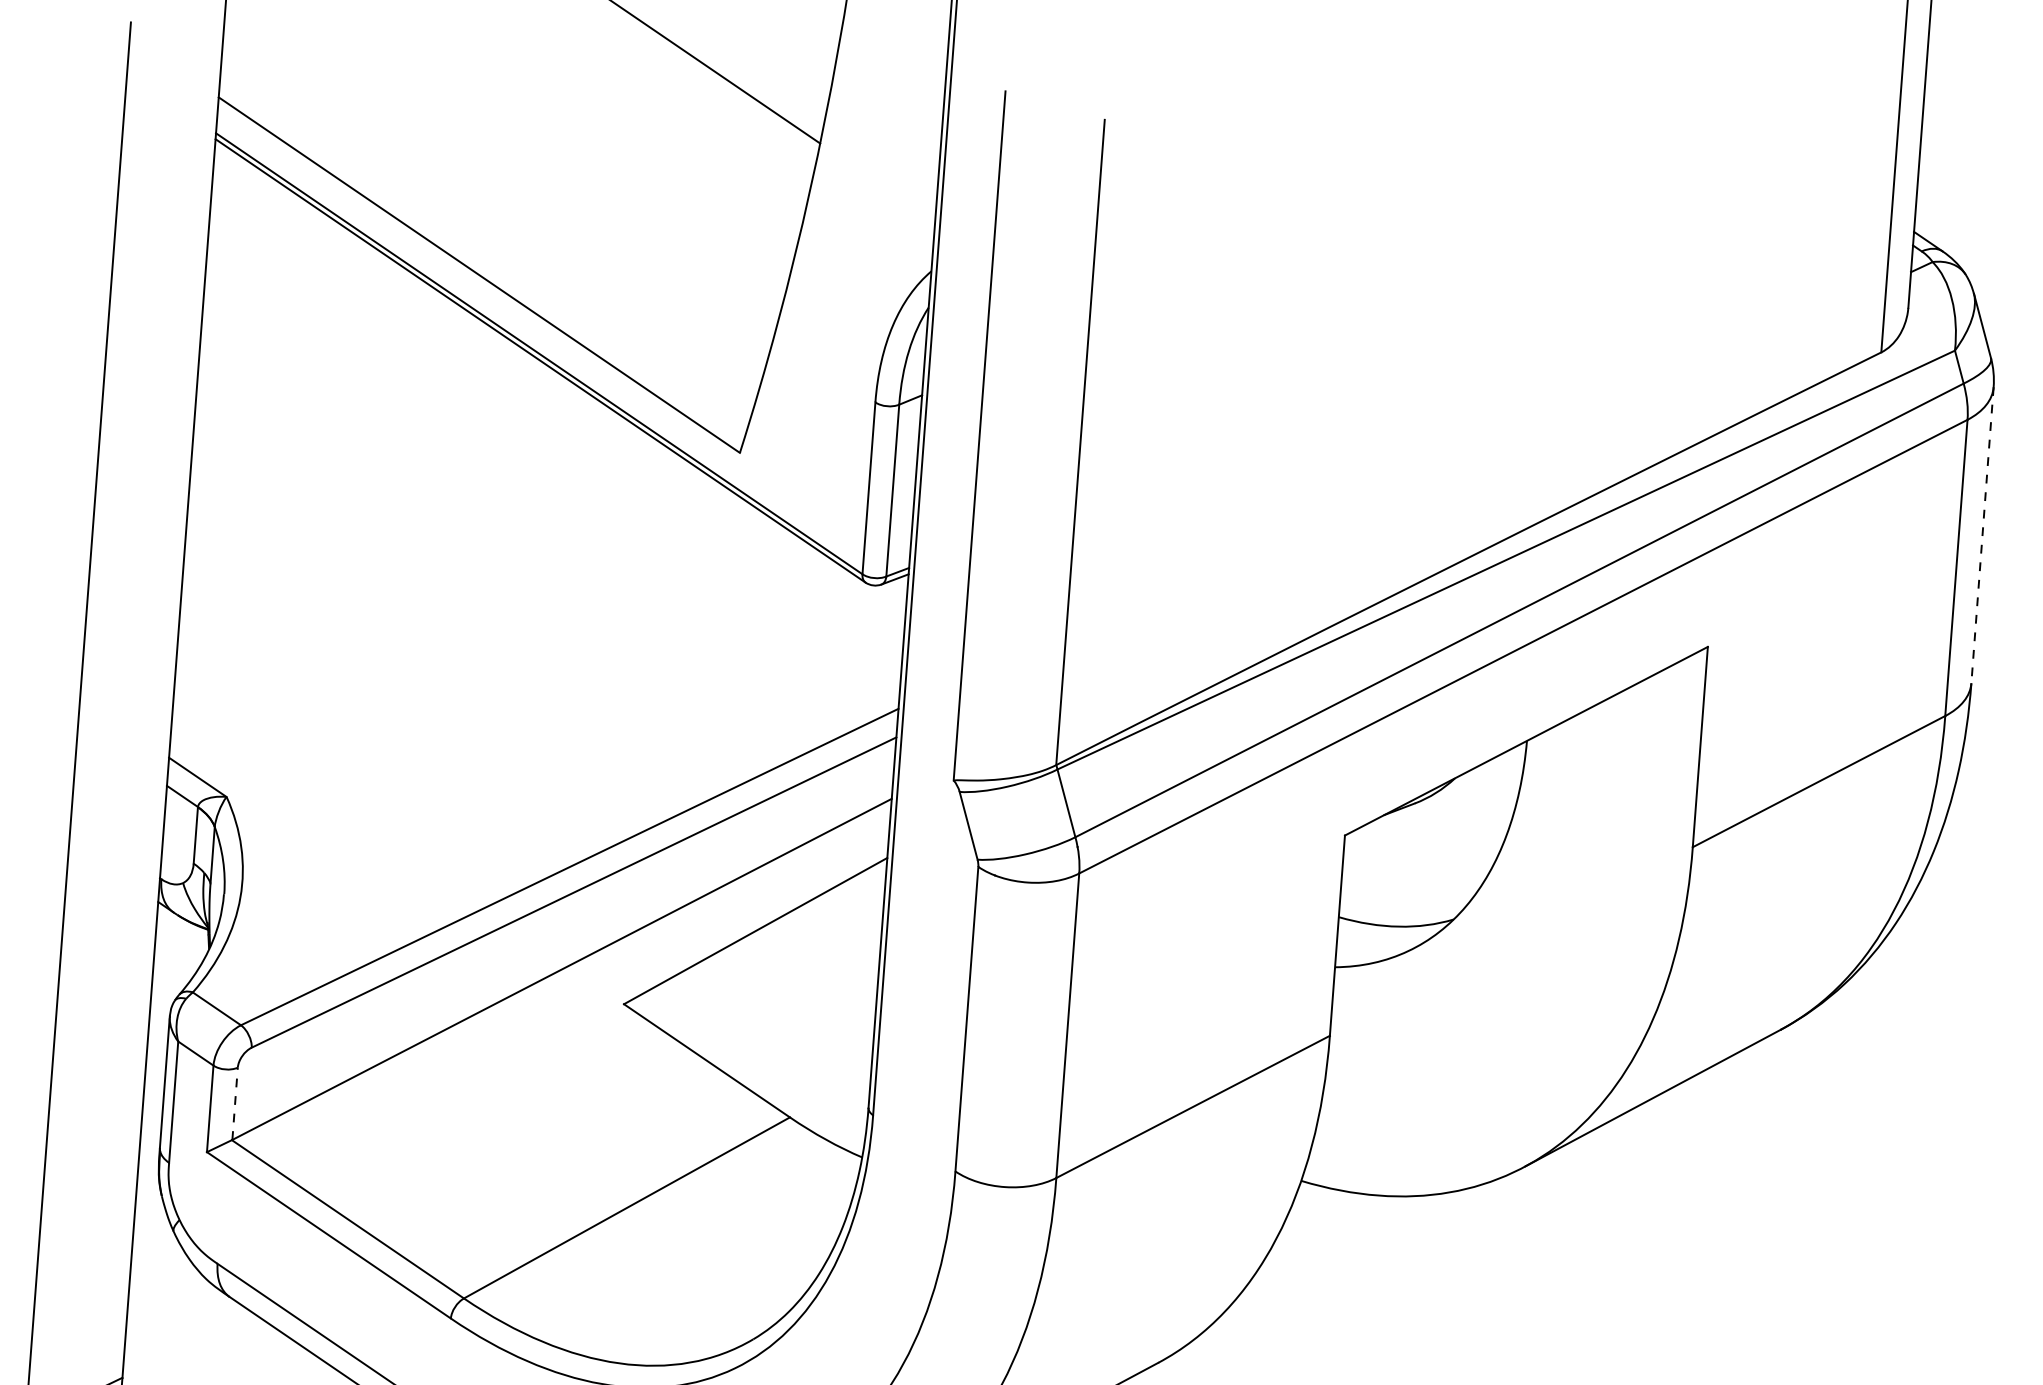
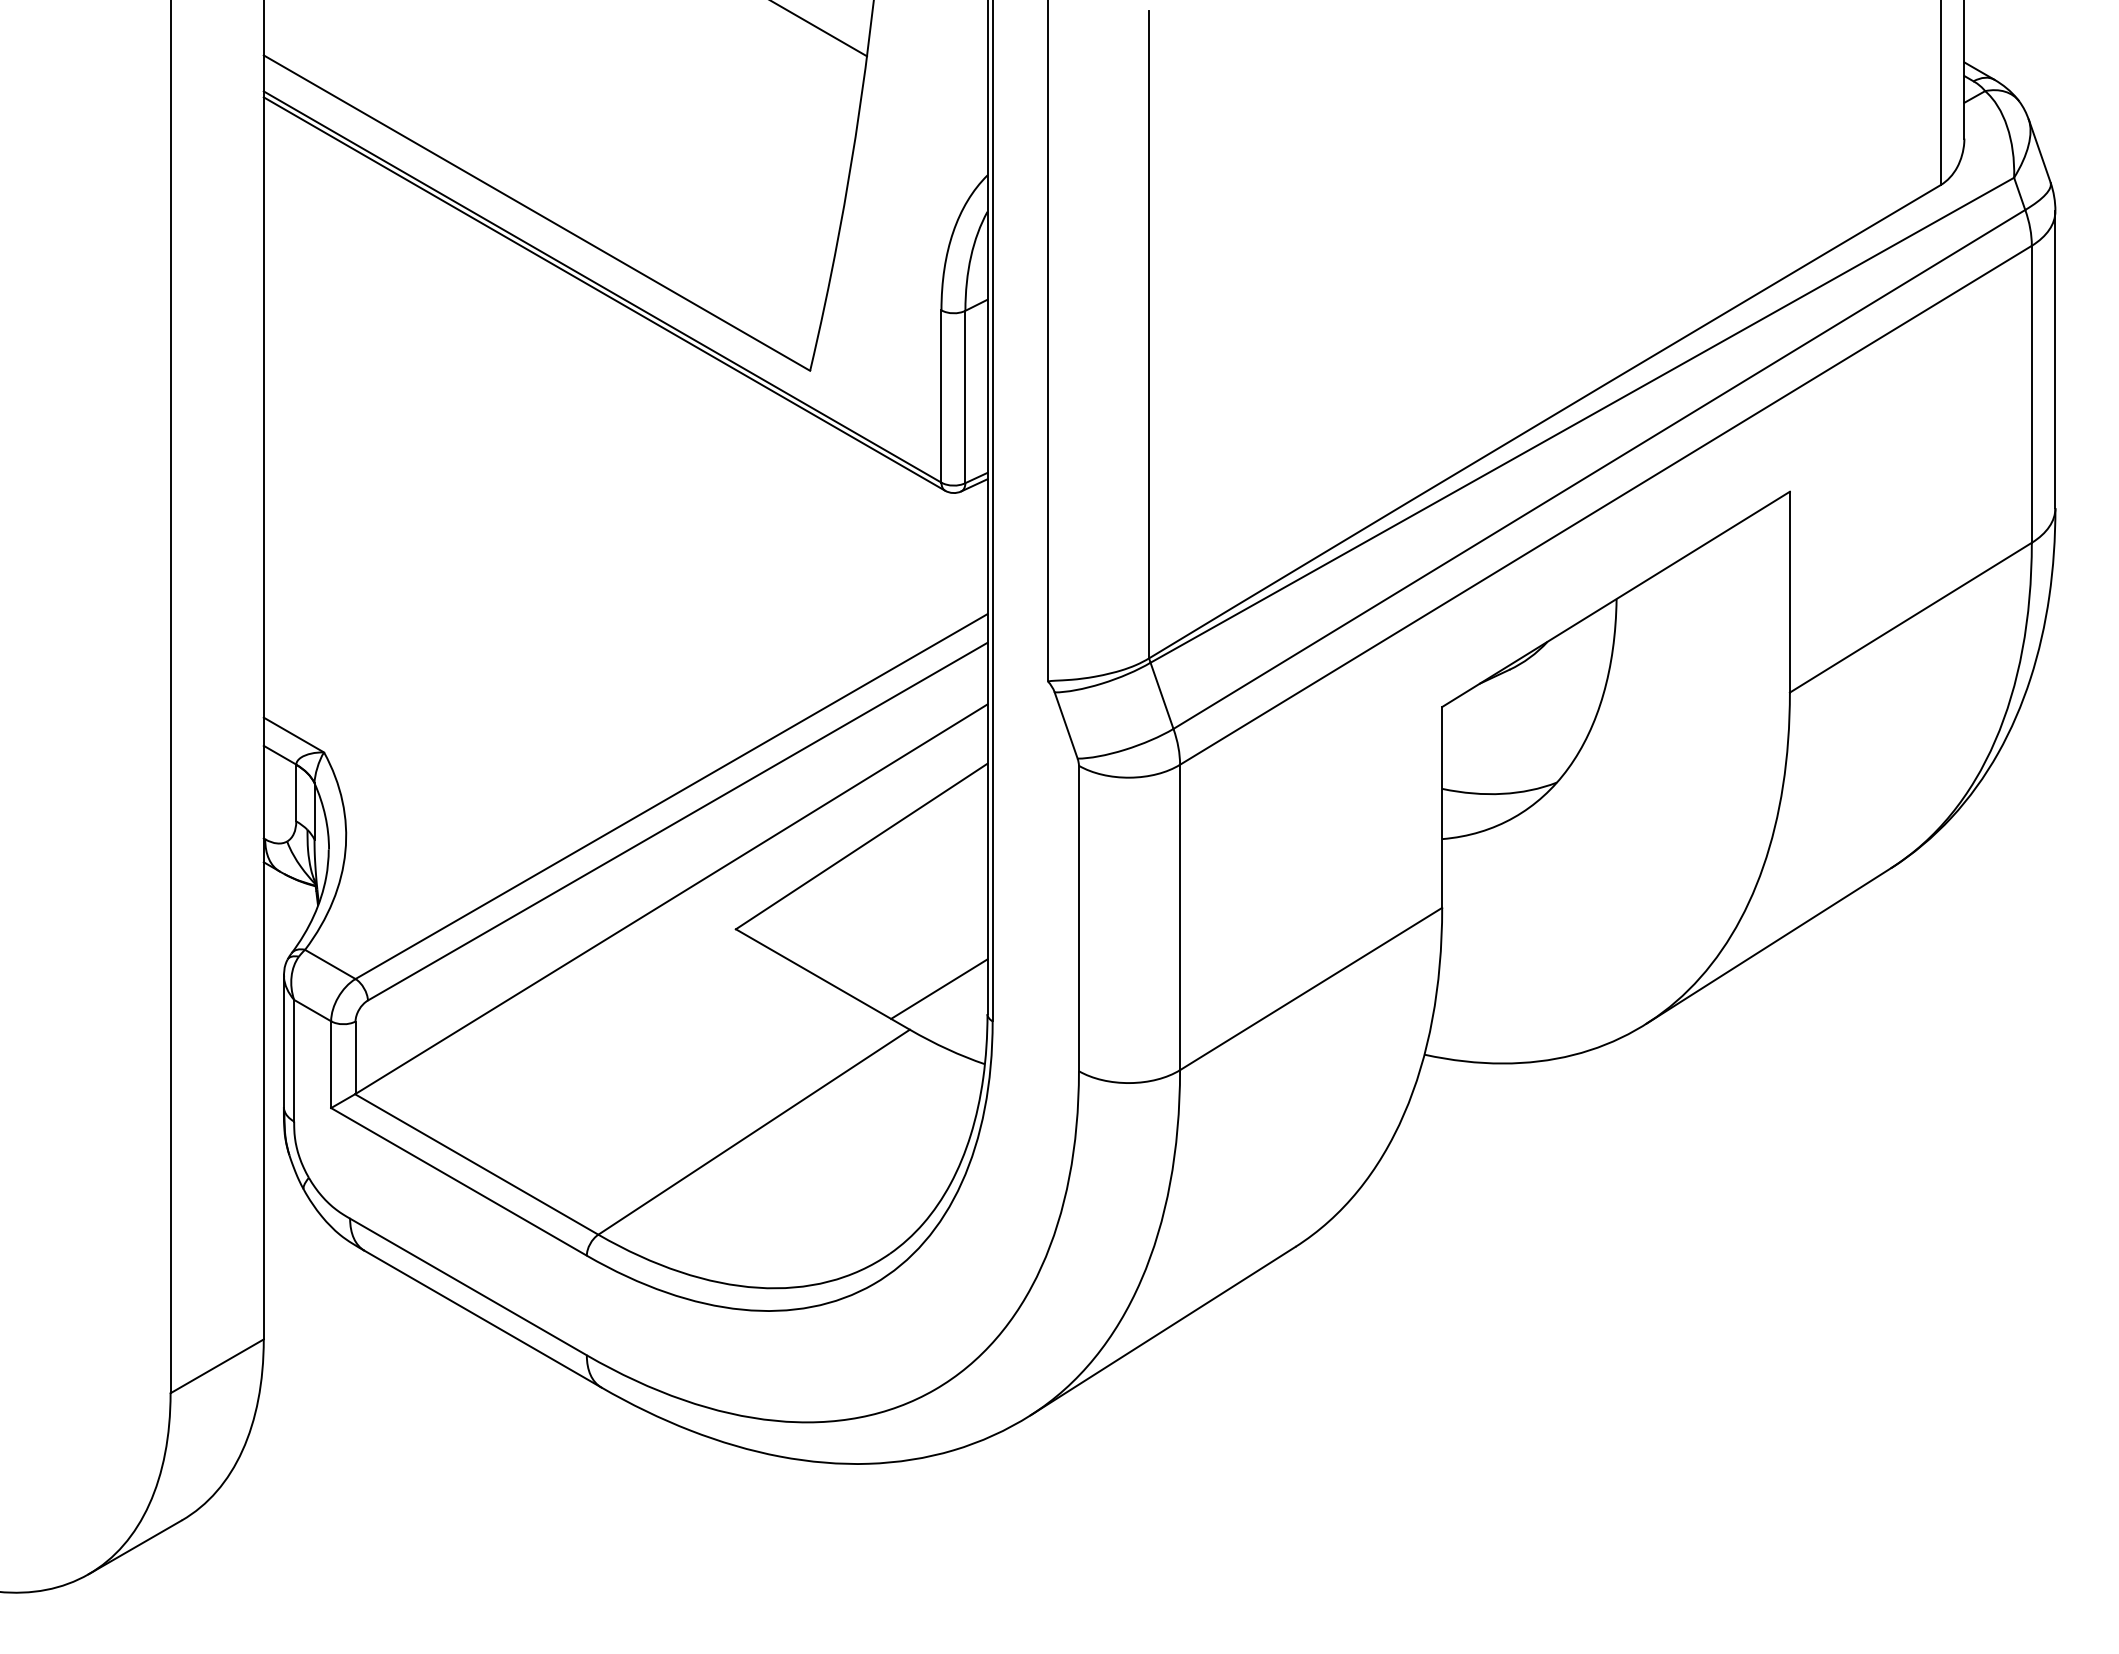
line: (1982, 535) -> (2055, 360), dashed -> solid
line: (822, 1078) -> (939, 988), added
line: (235, 1103) -> (355, 1057), dashed -> solid

